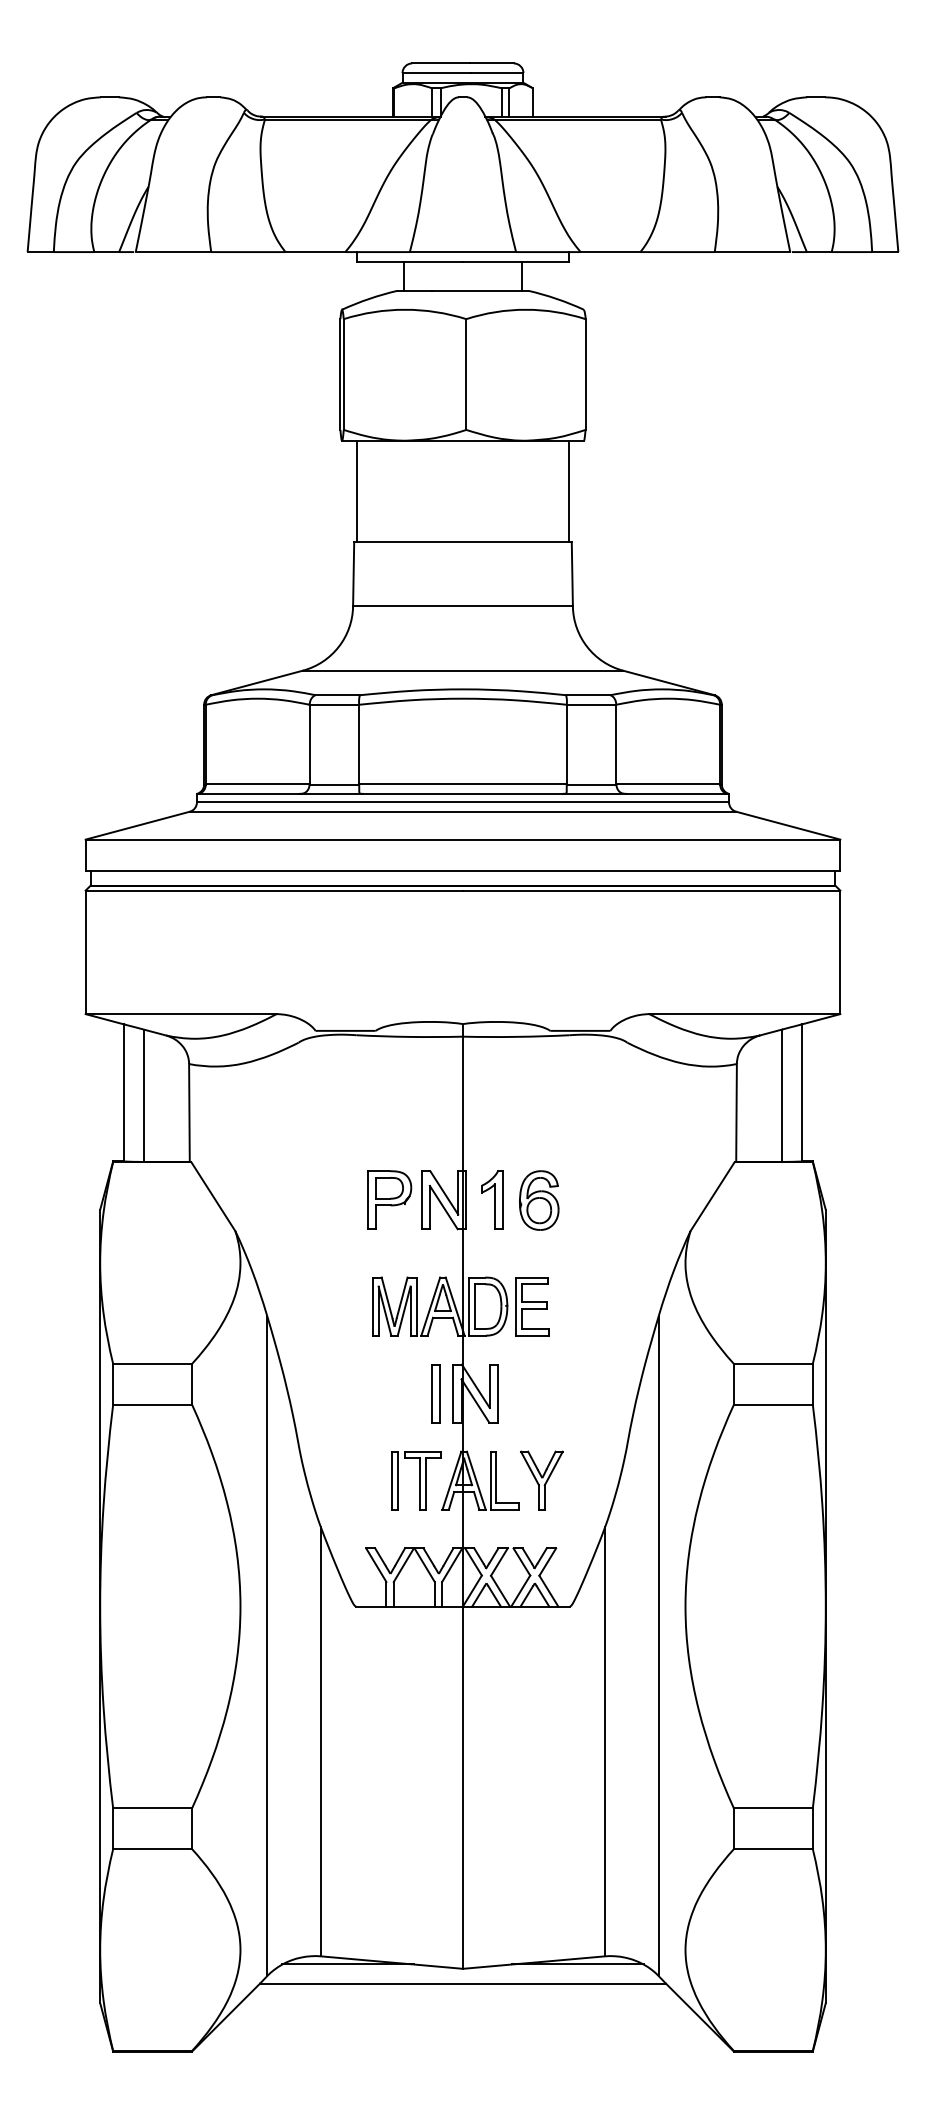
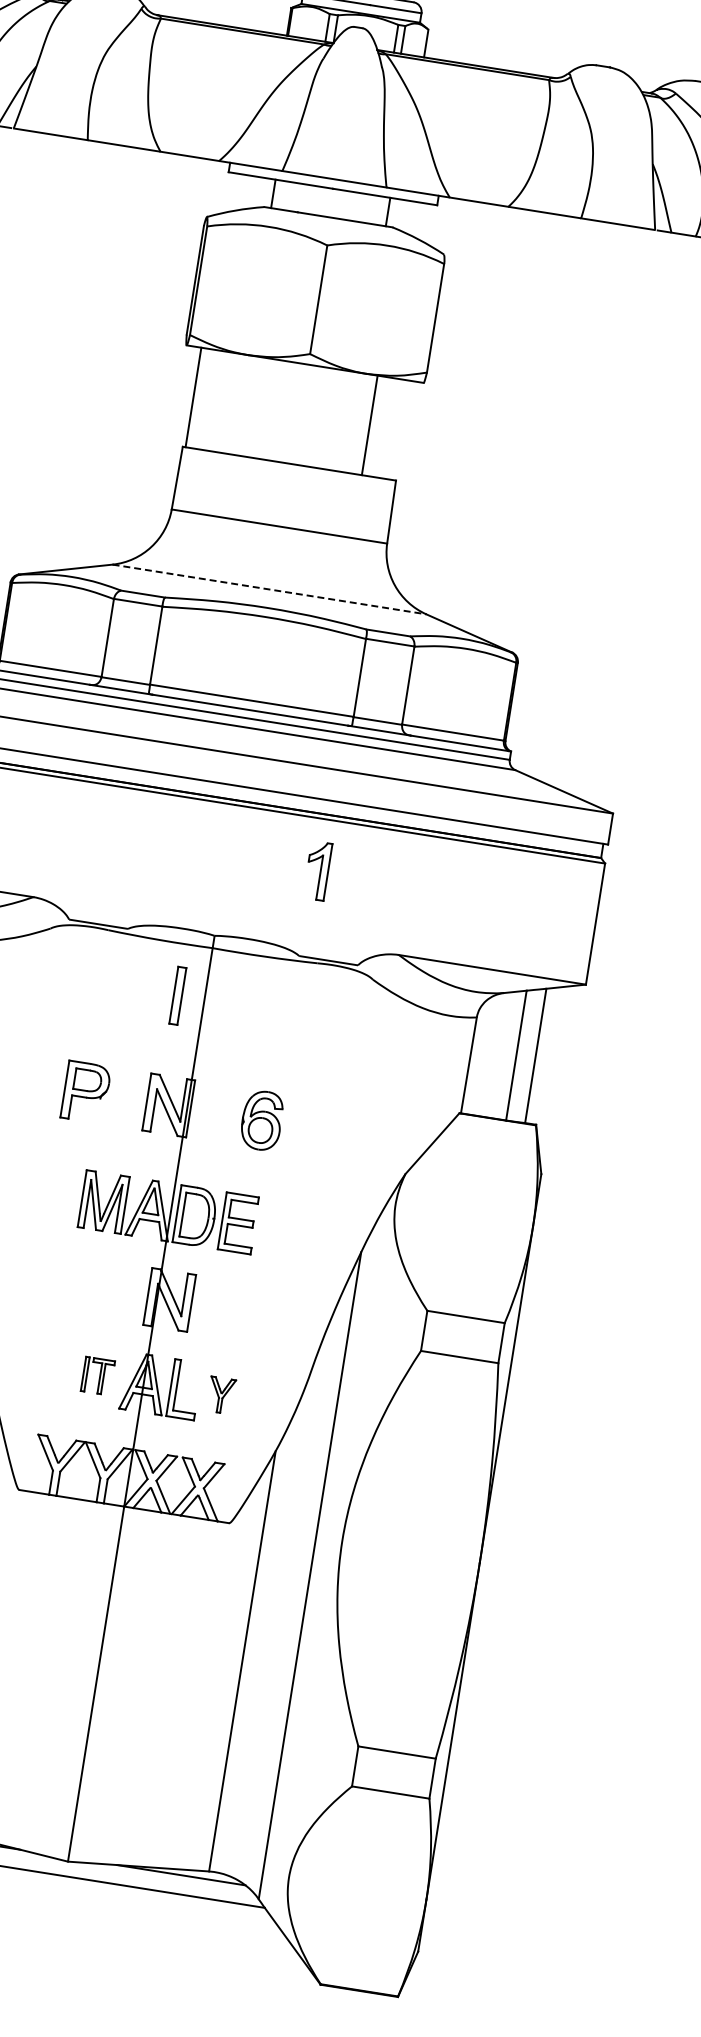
line: (568, 491) -> (369, 425), moved
line: (463, 670) -> (270, 589), solid -> dashed
part: (389, 1199) -> (85, 1091), moved
part: (492, 1199) -> (317, 870), moved
part: (435, 1393) -> (177, 995), moved
part: (416, 1480) -> (98, 1375), size x0.6
part: (541, 1480) -> (220, 1395), size x0.6

